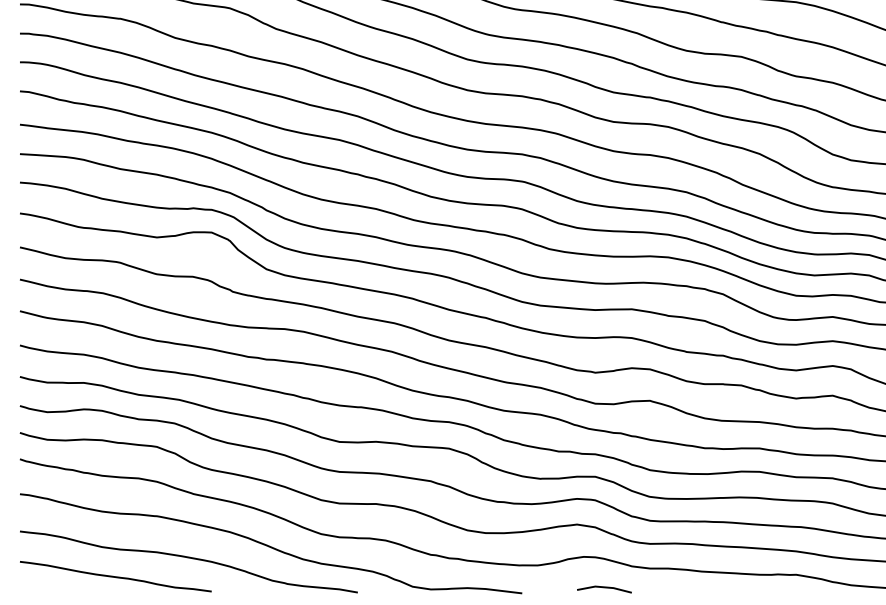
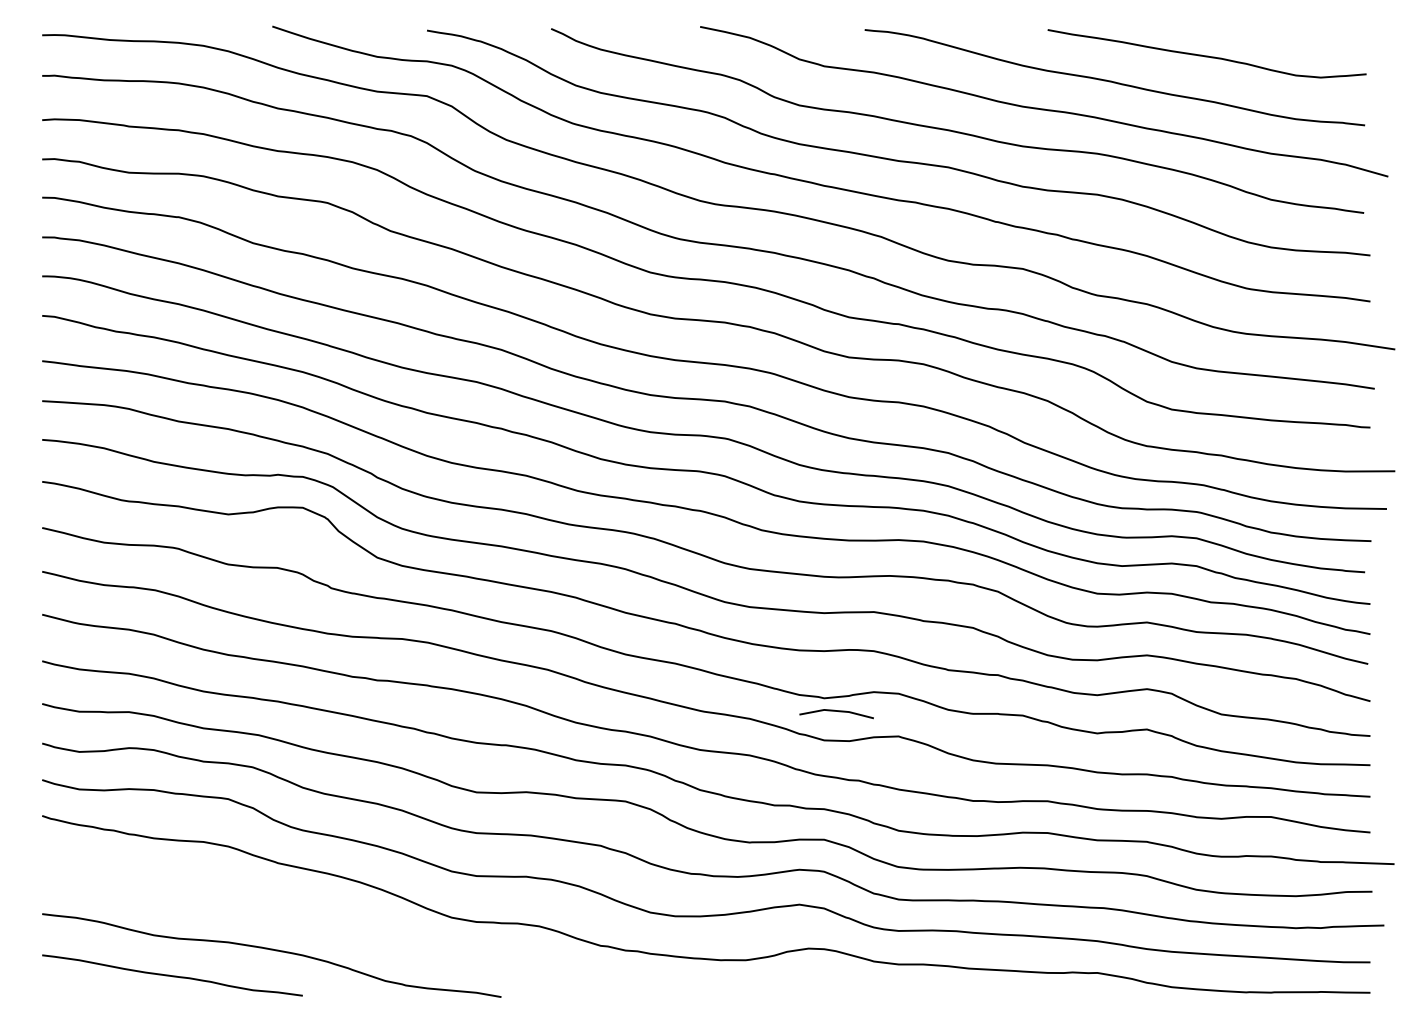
curve: (269, 545) -> (381, 933), removed
line: (604, 587) -> (836, 711), moved

